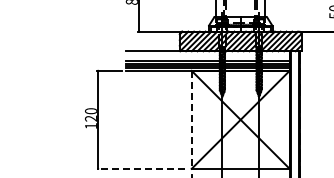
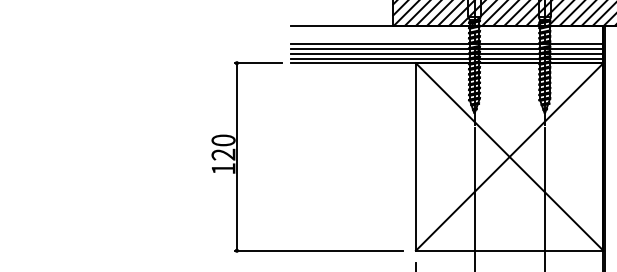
line: (191, 119) -> (415, 156), dashed -> solid
line: (141, 168) -> (319, 250), dashed -> solid

